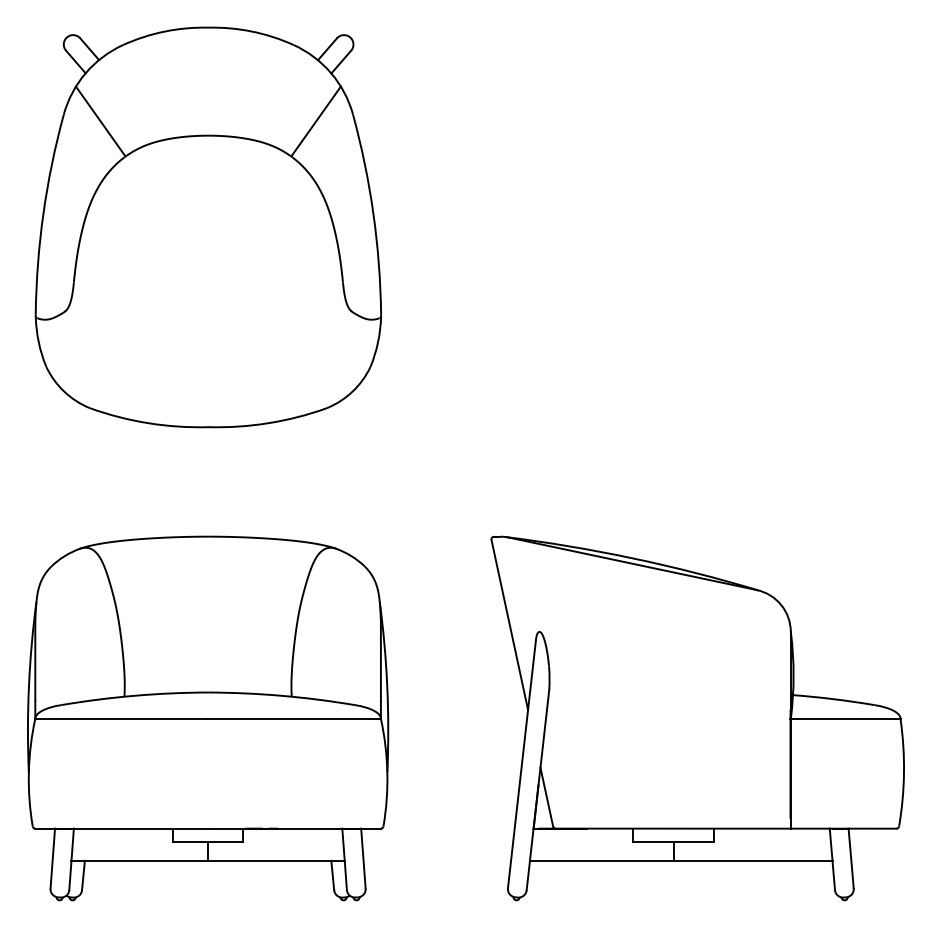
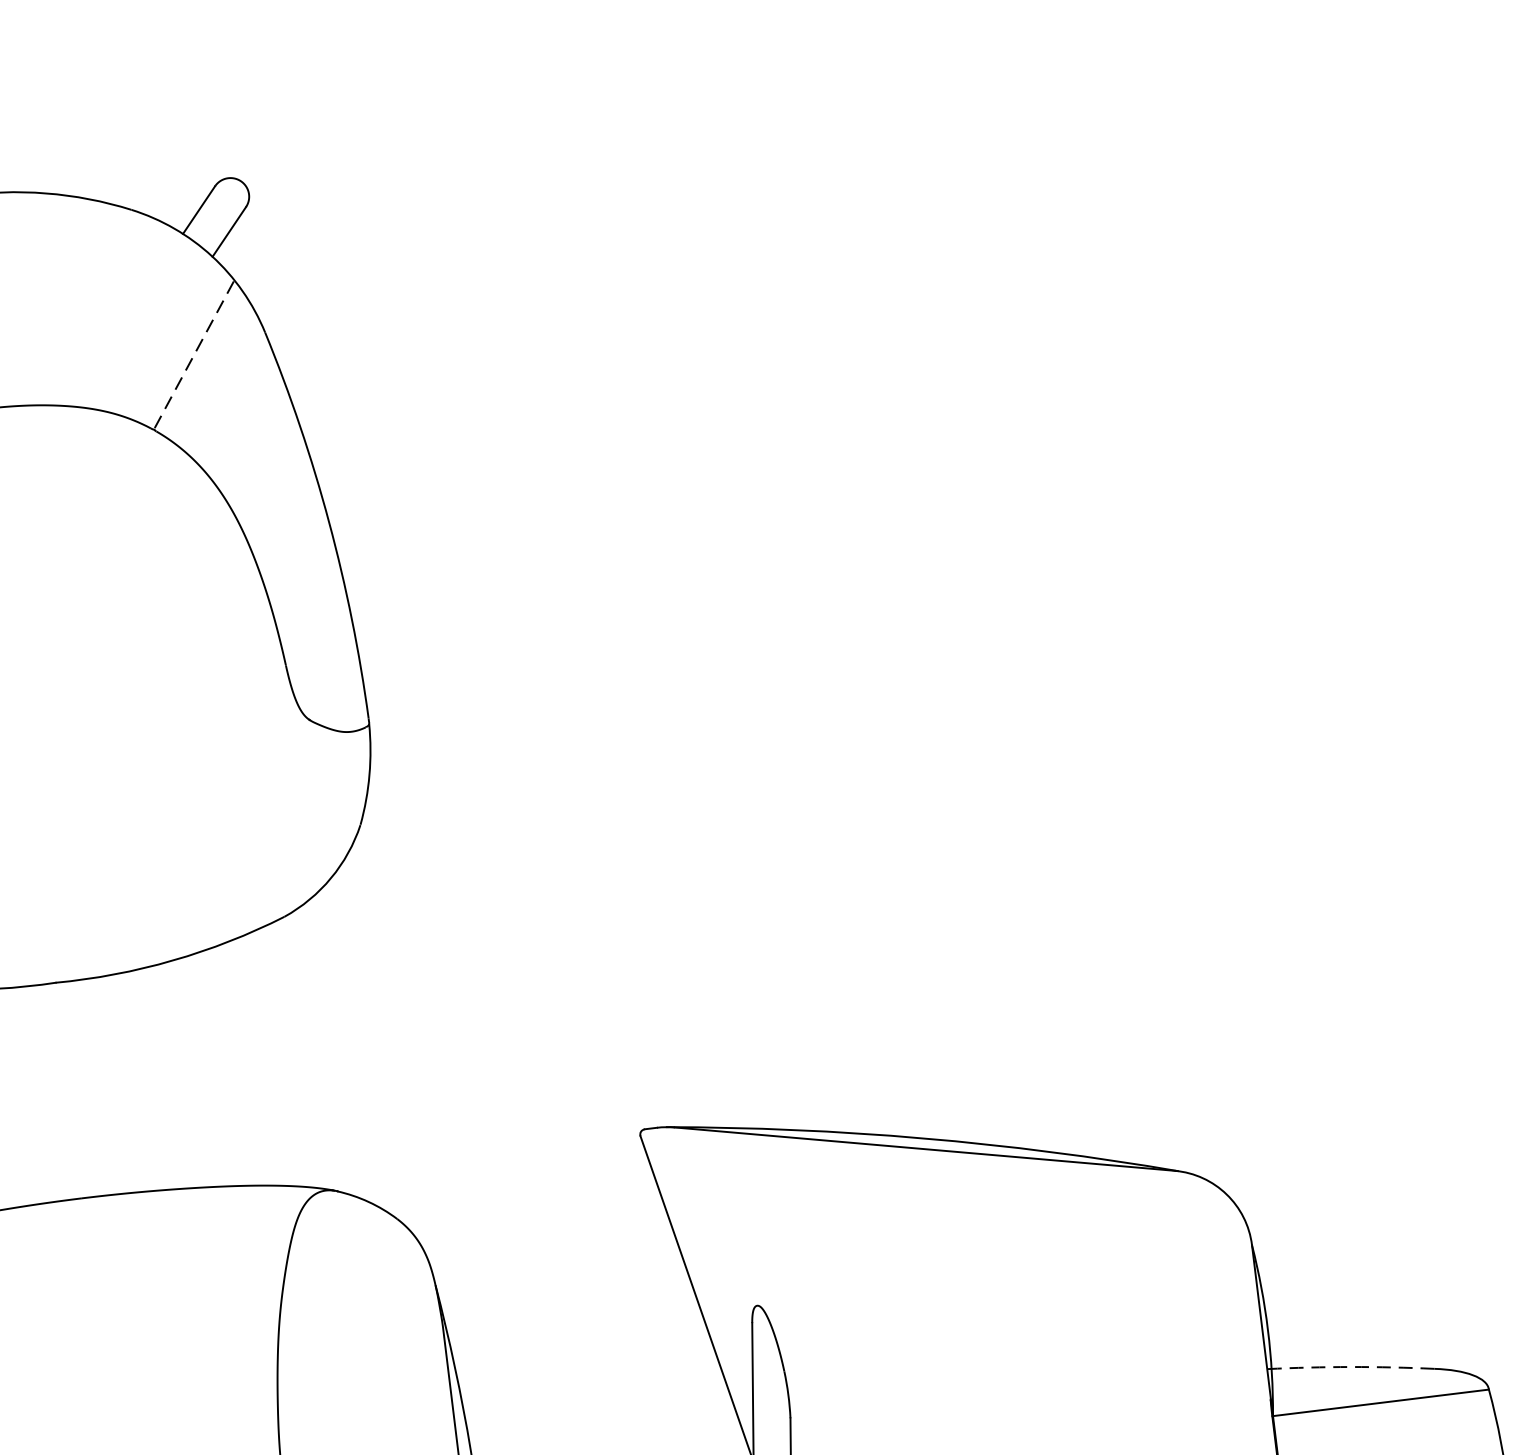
line: (316, 120) -> (194, 352), solid -> dashed
arc: (832, 699) -> (1350, 1367), solid -> dashed

